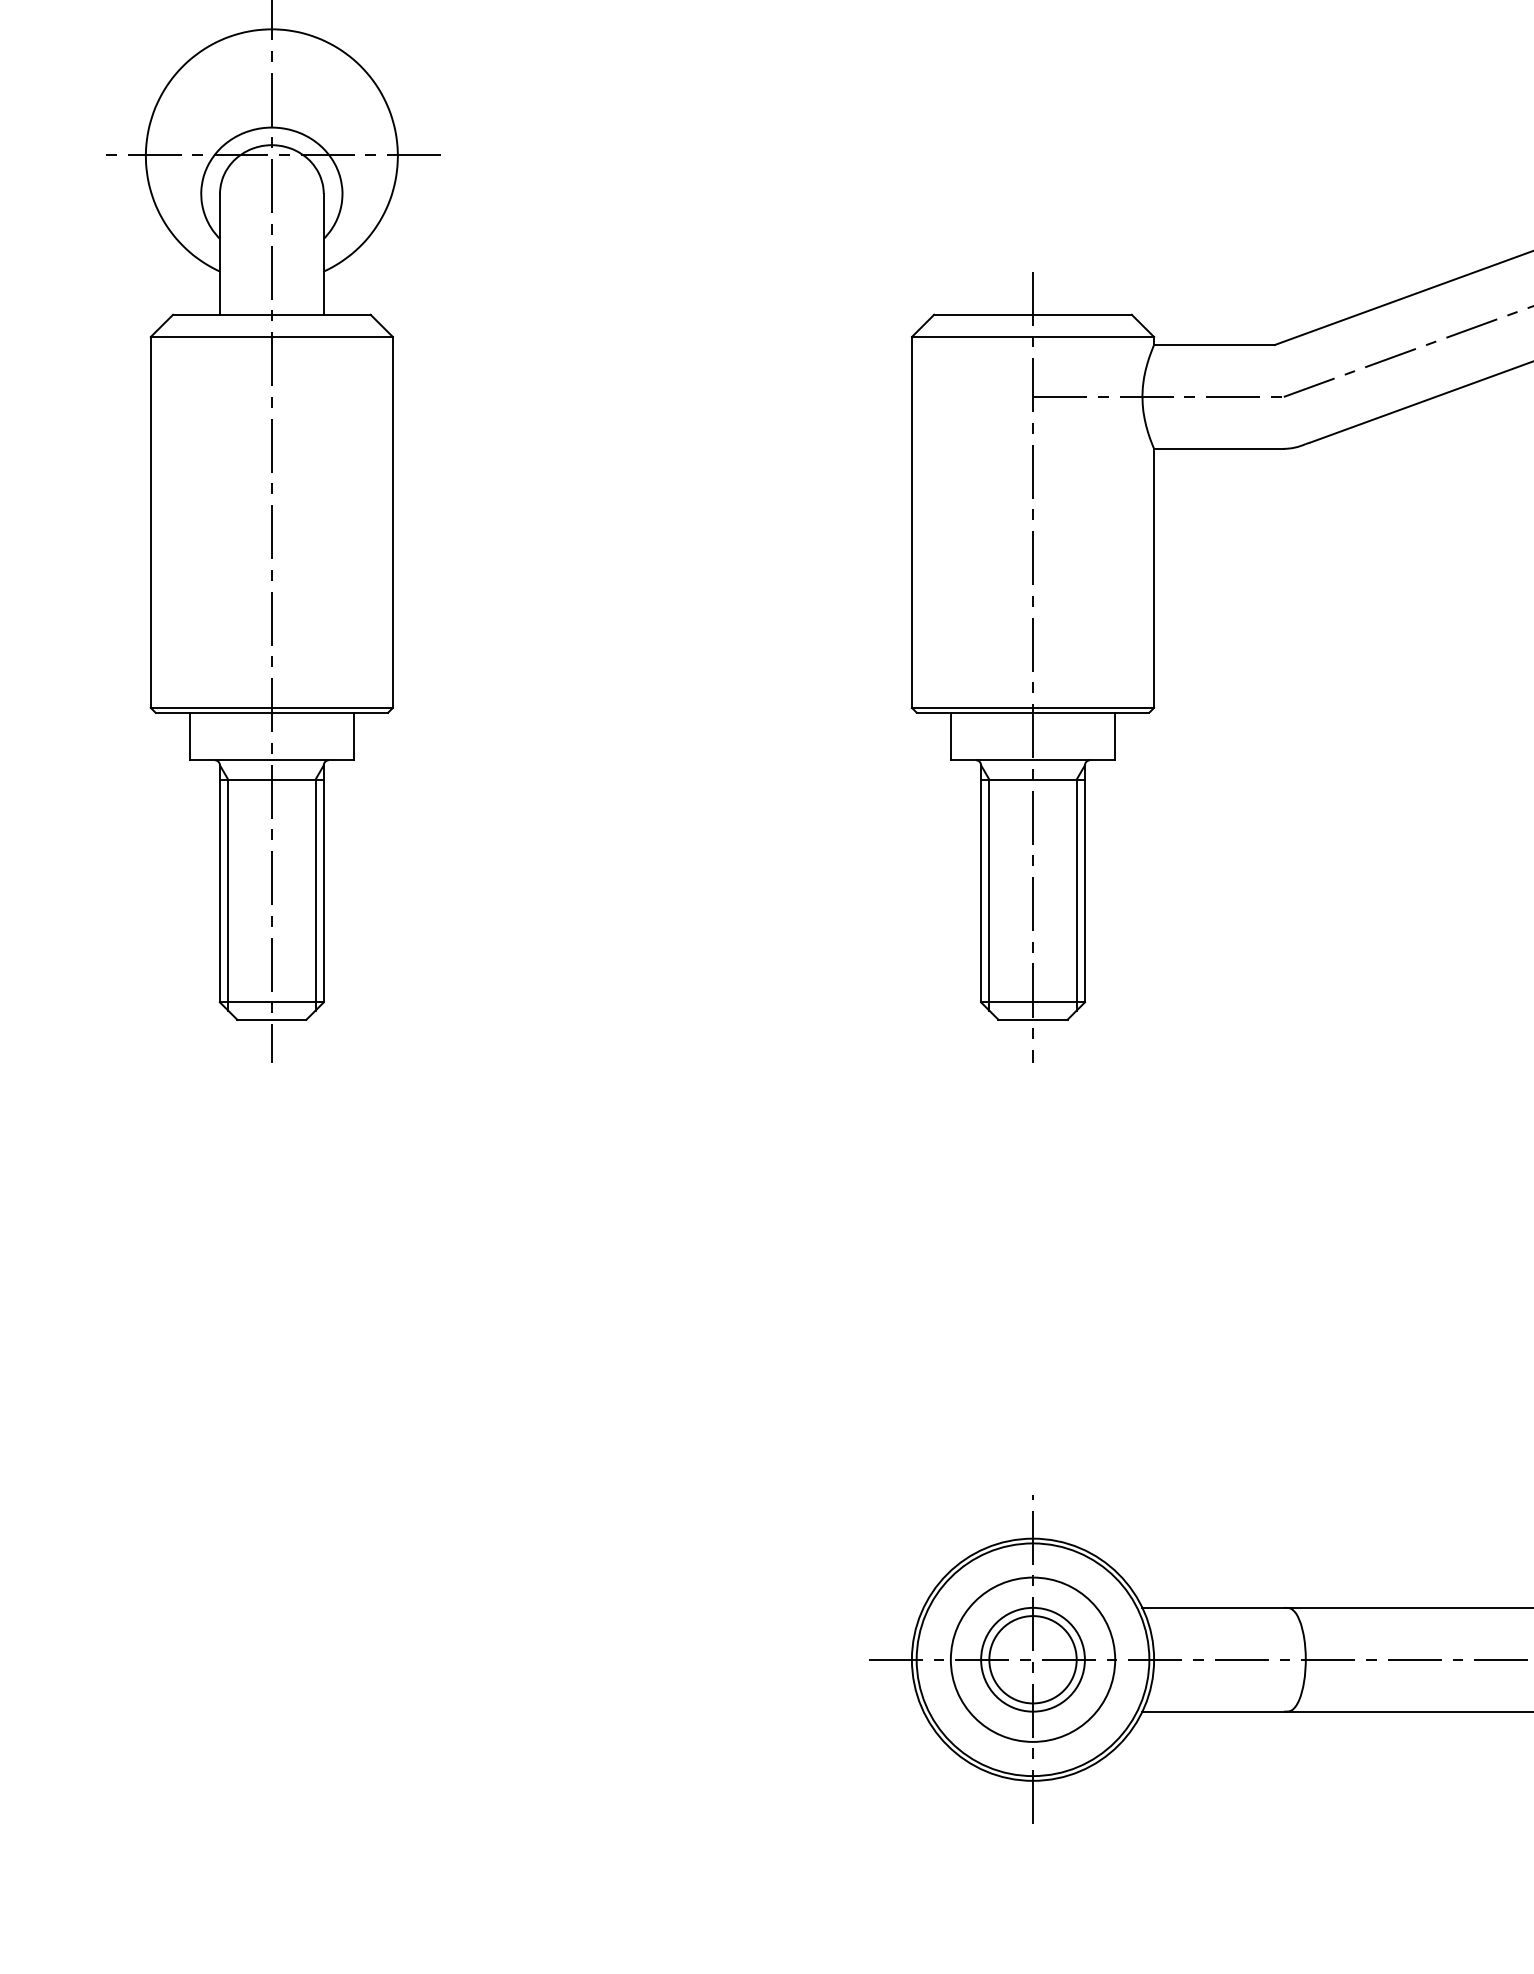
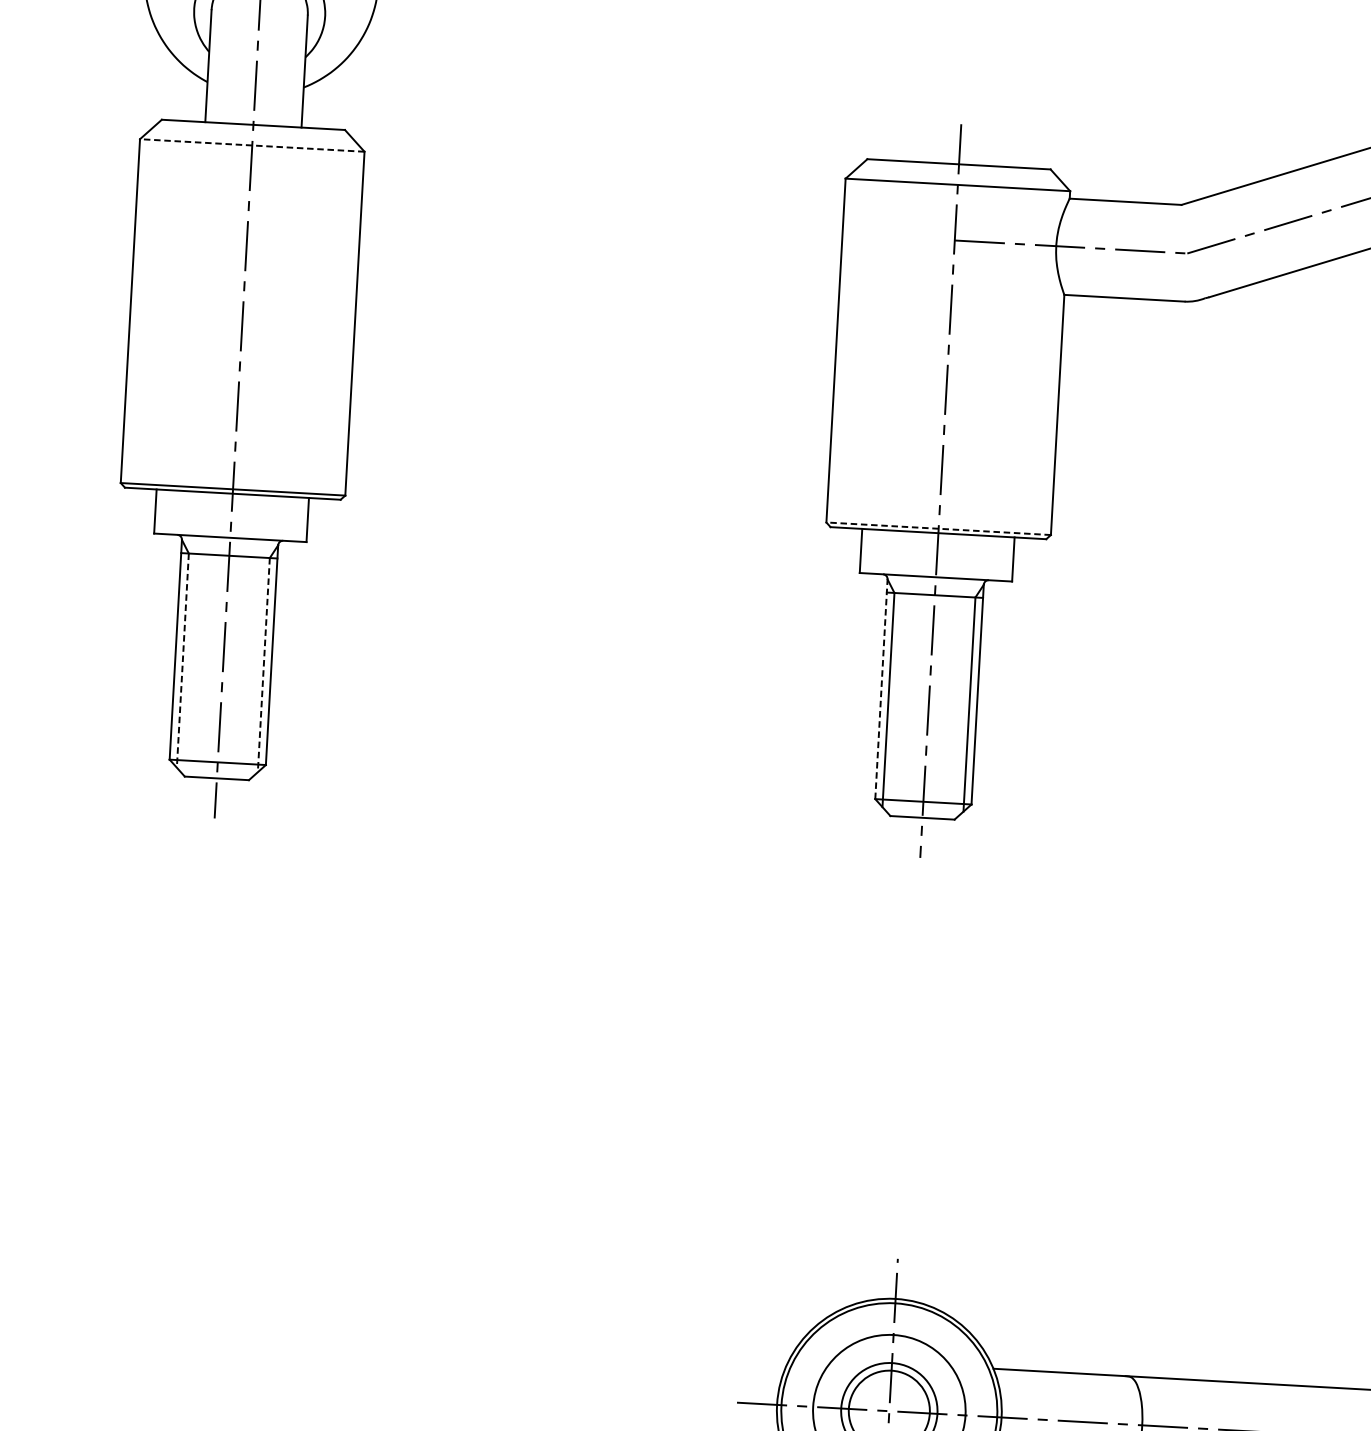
line: (271, 337) -> (251, 145), solid -> dashed
line: (1032, 707) -> (938, 528), solid -> dashed
line: (981, 883) -> (881, 688), solid -> dashed
line: (228, 895) -> (183, 660), solid -> dashed
line: (315, 895) -> (263, 665), solid -> dashed

